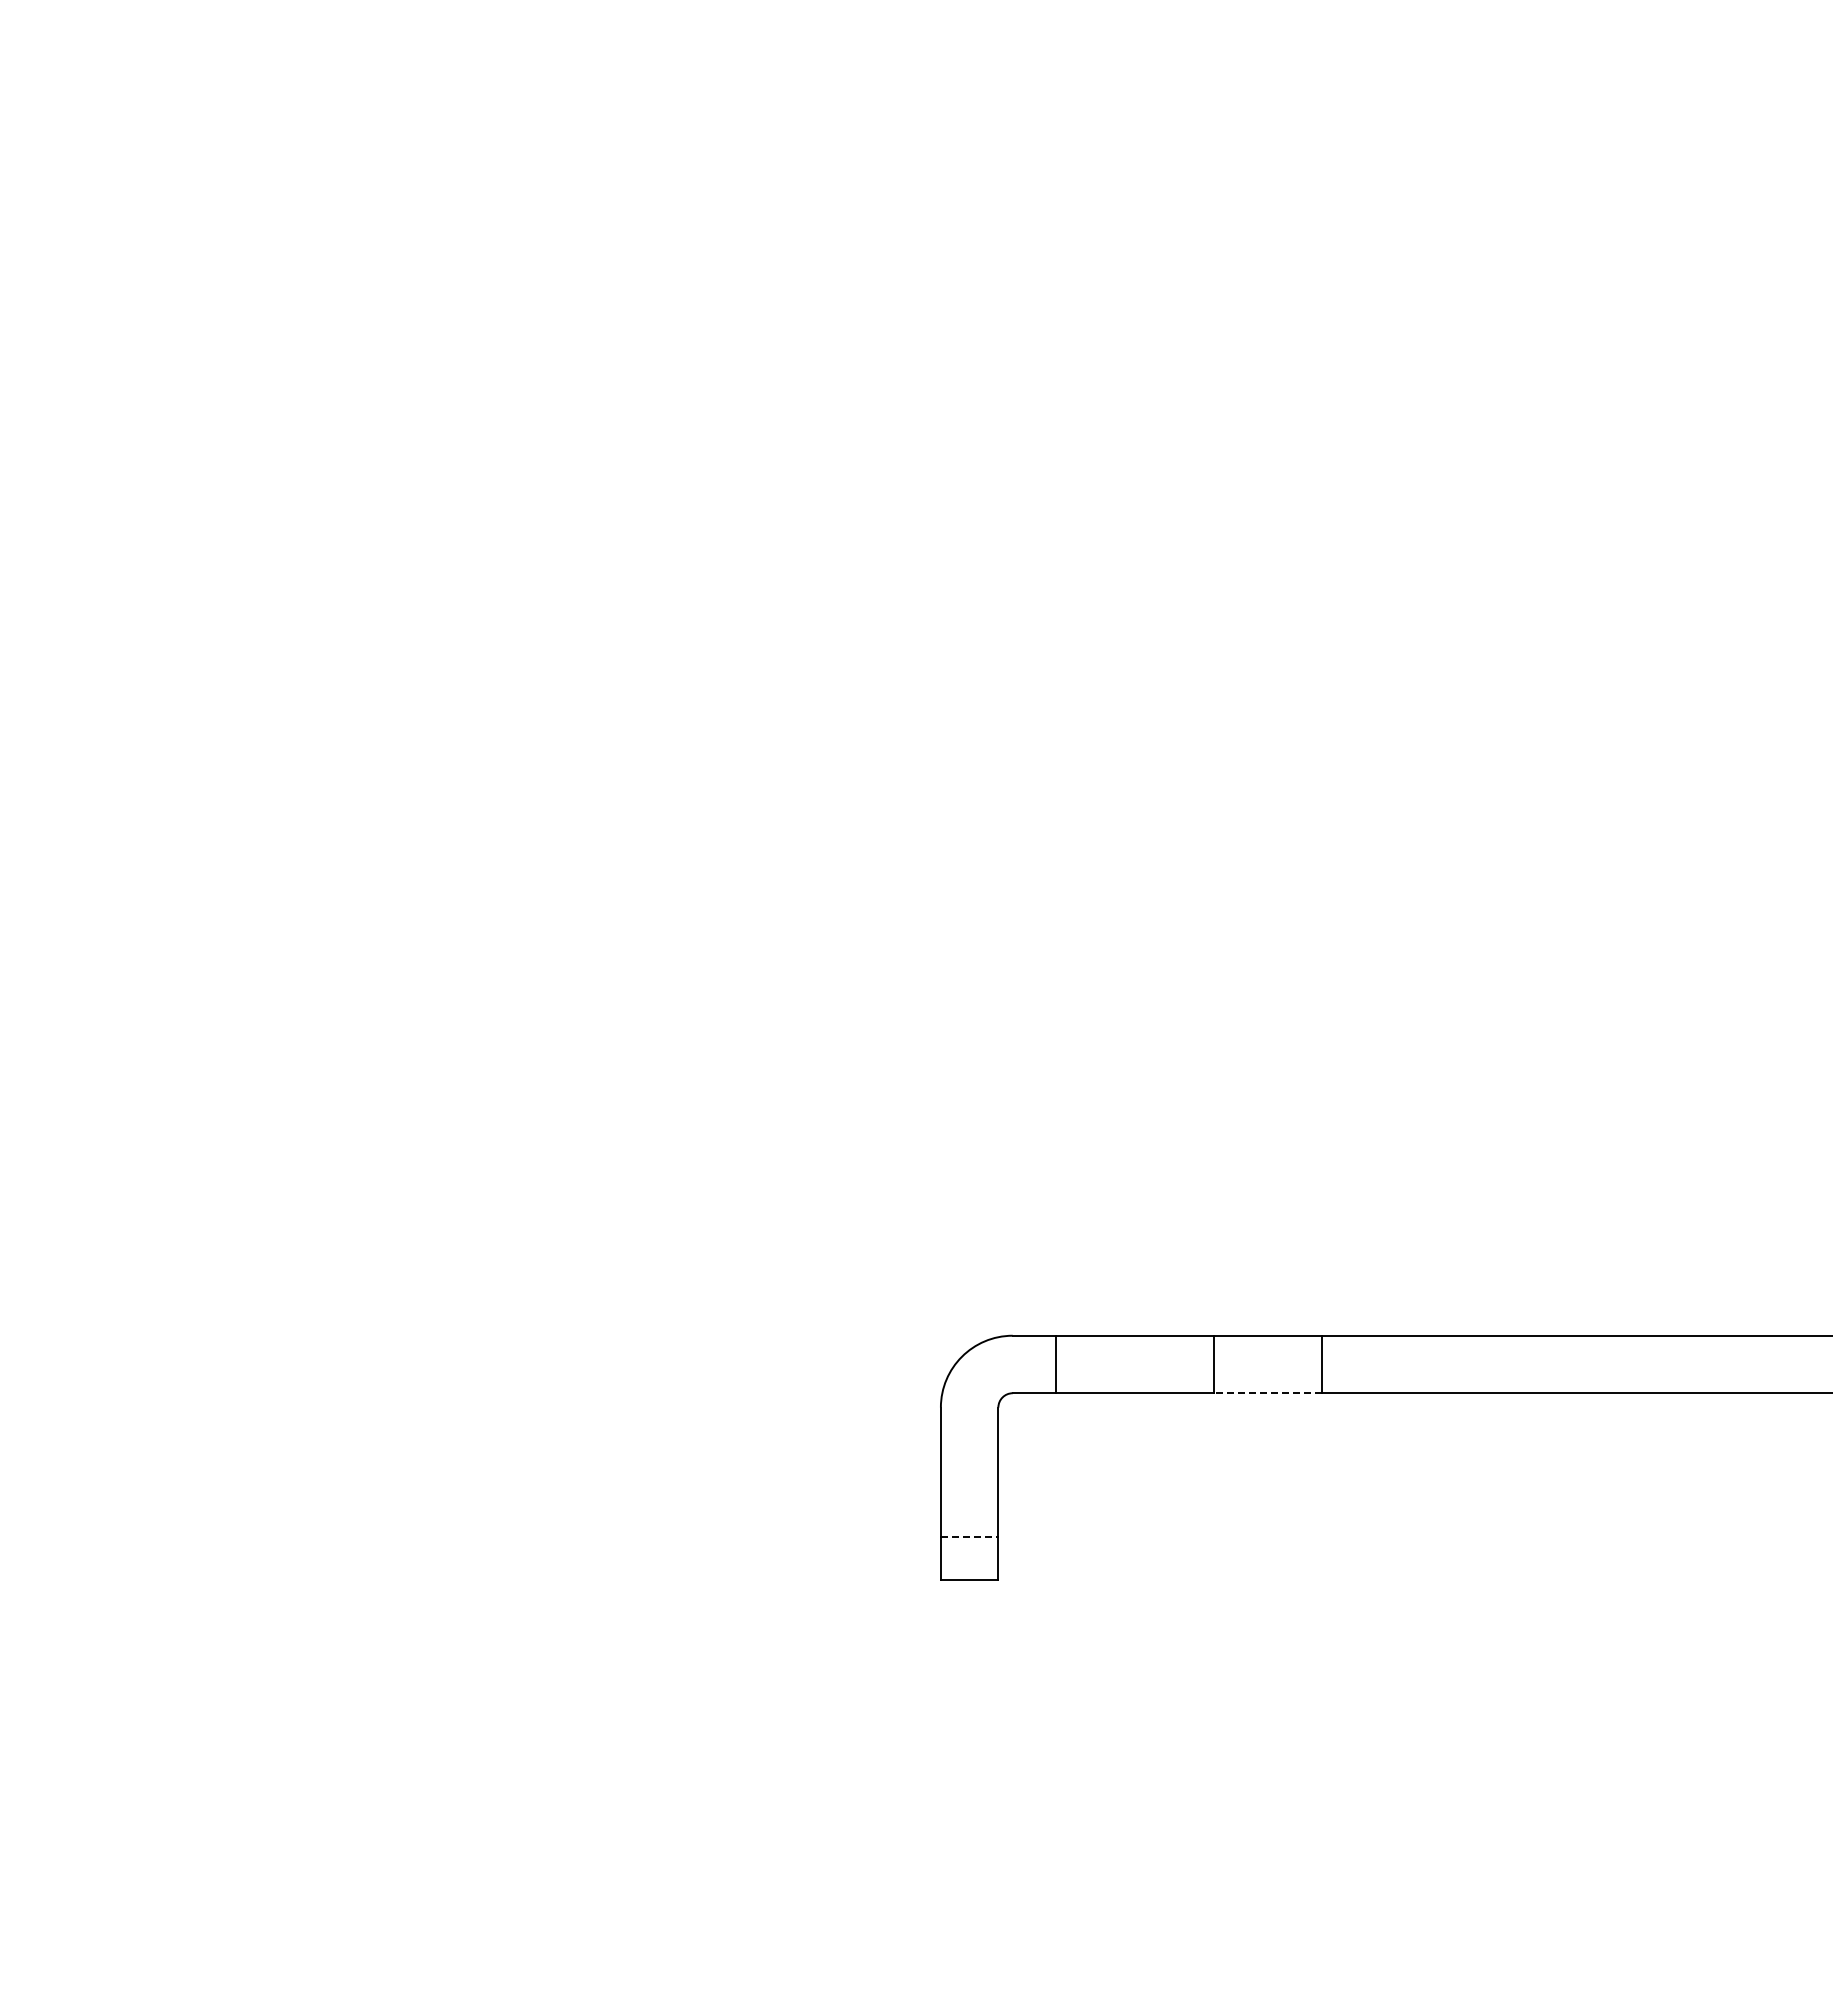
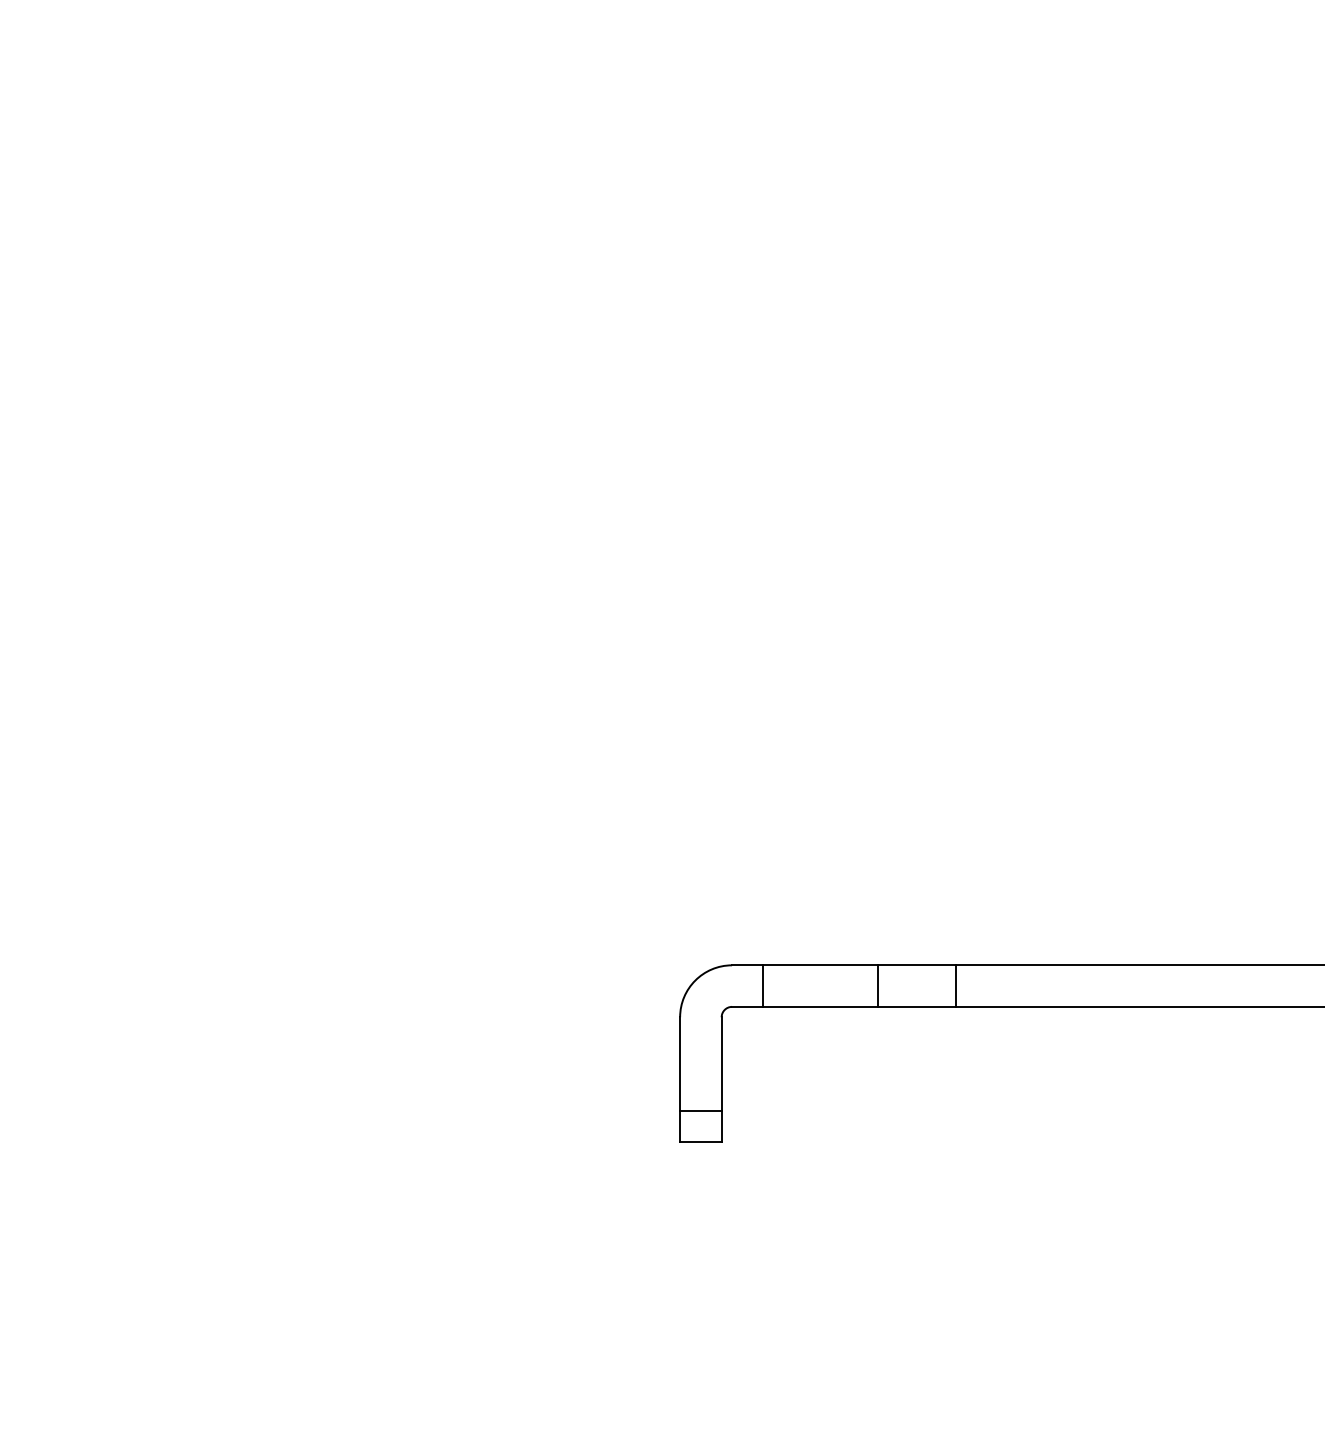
line: (1267, 1393) -> (916, 1007), dashed -> solid
line: (969, 1536) -> (700, 1110), dashed -> solid

